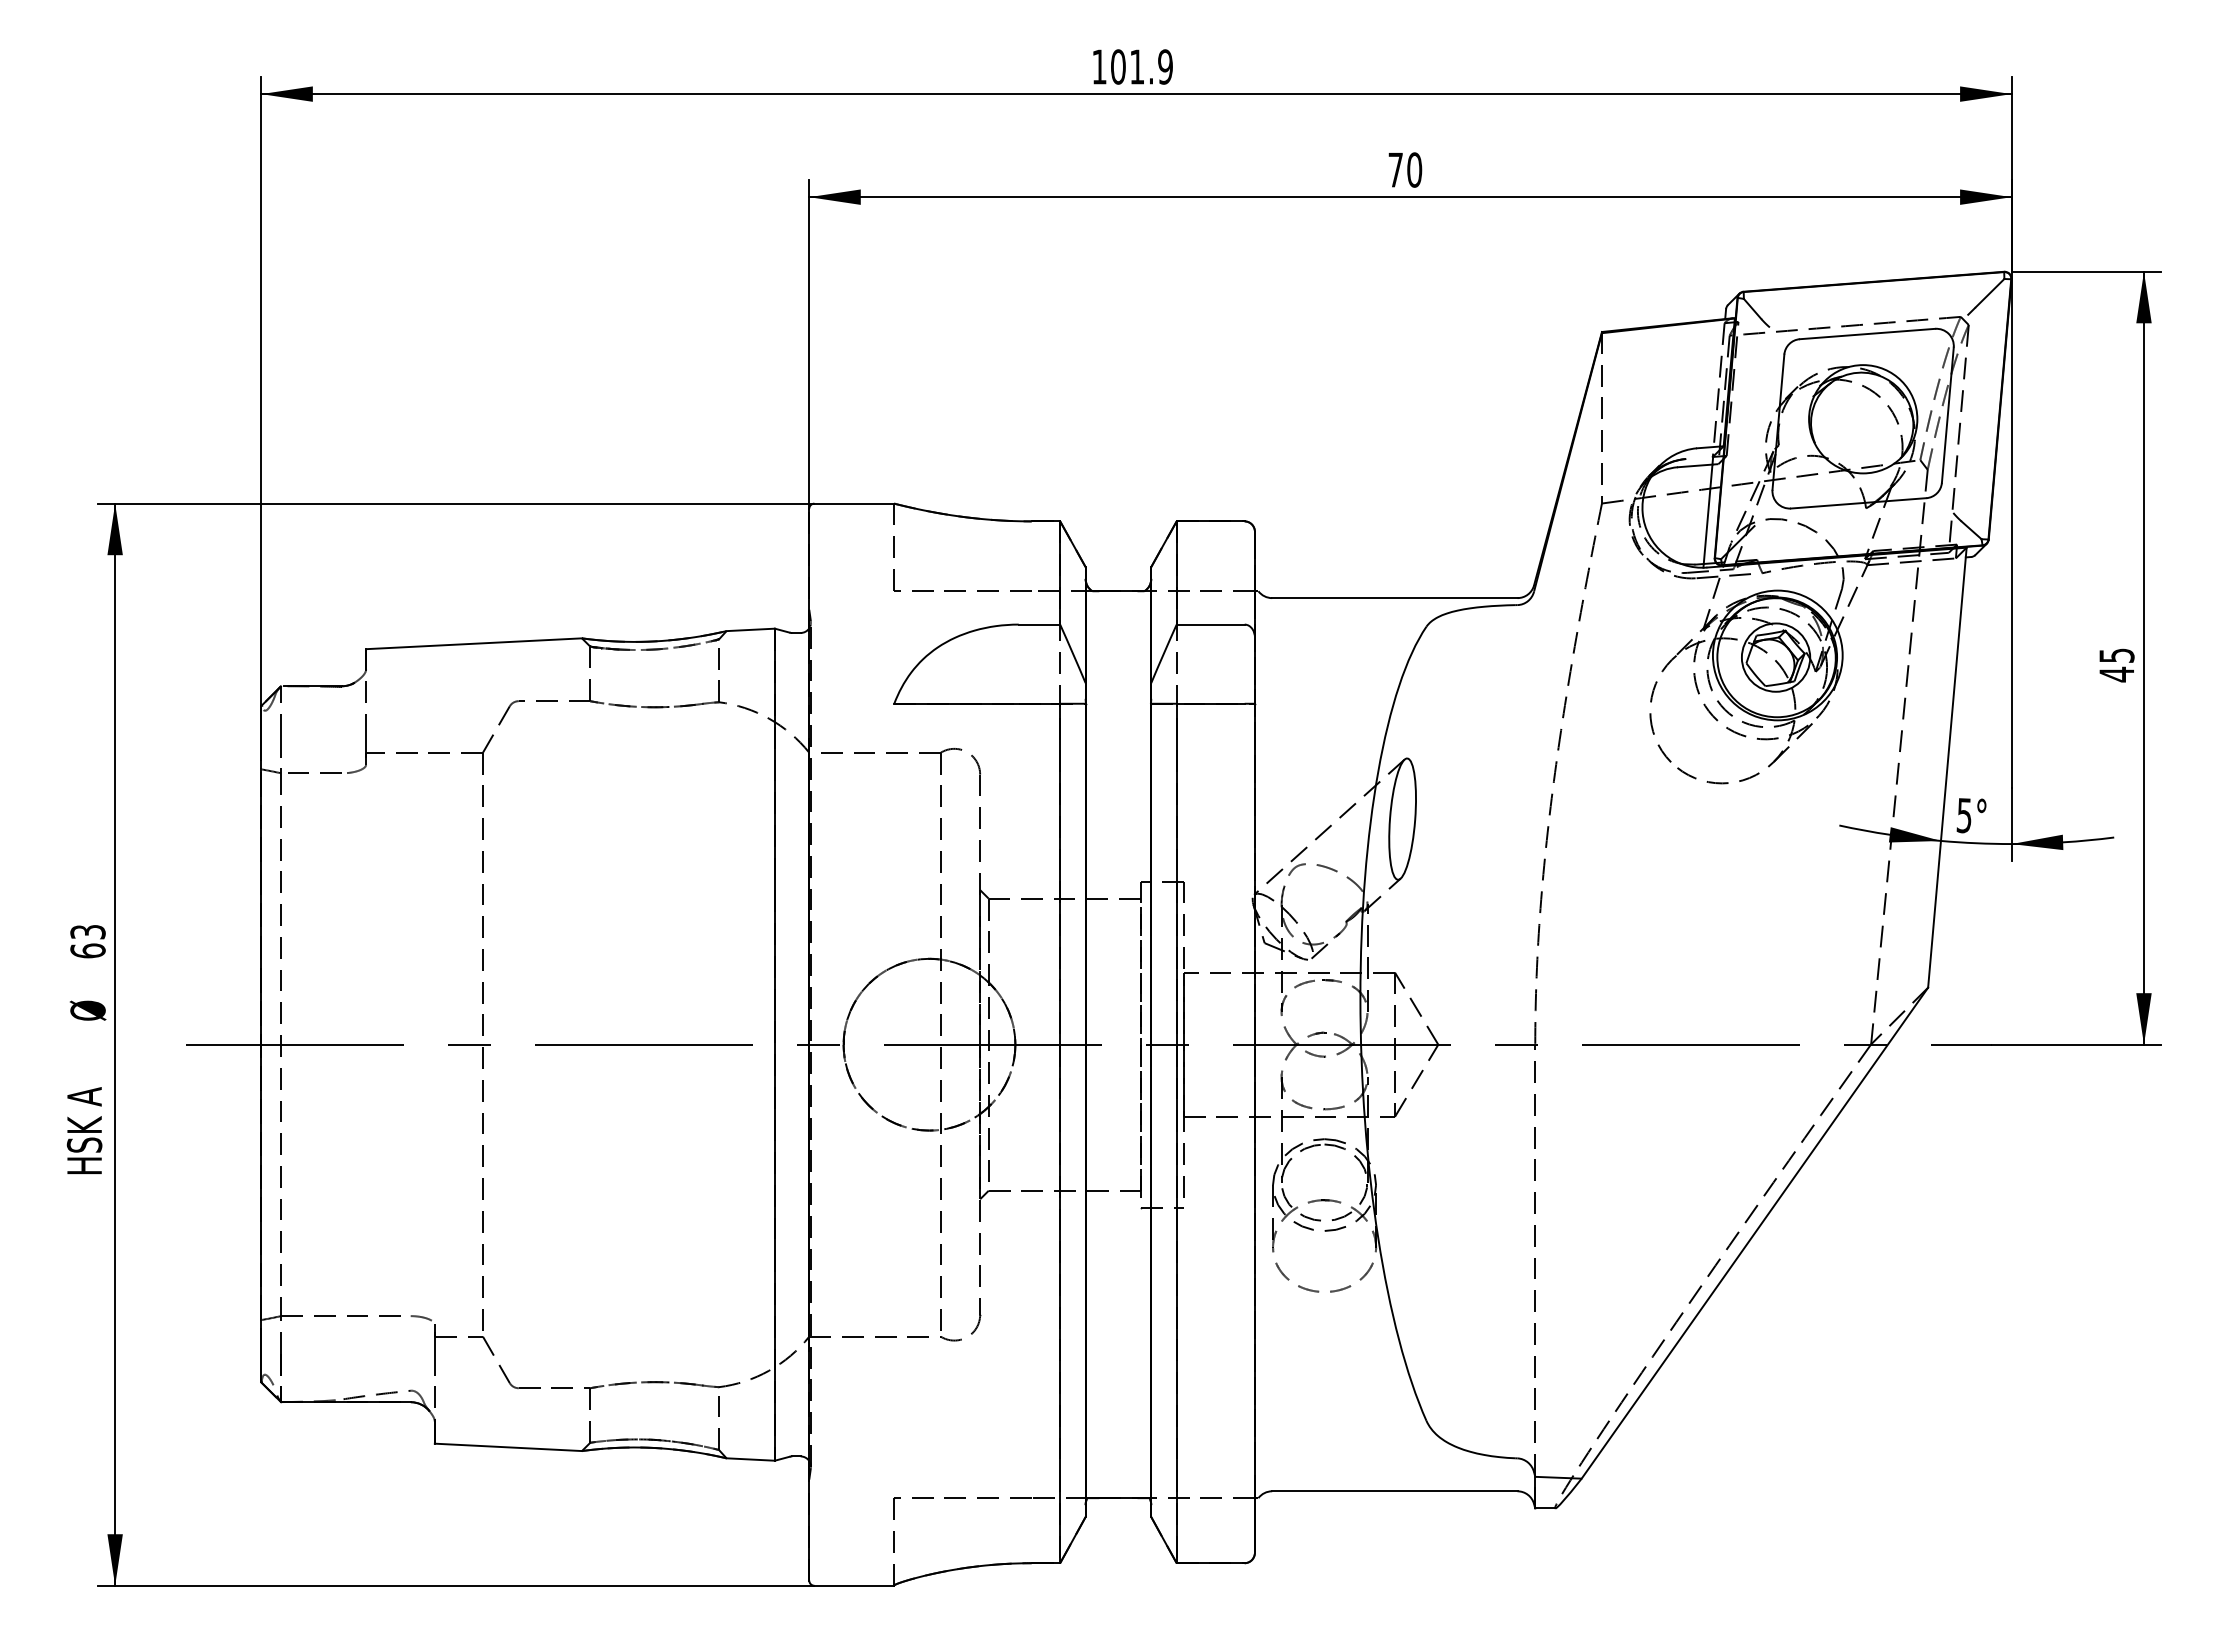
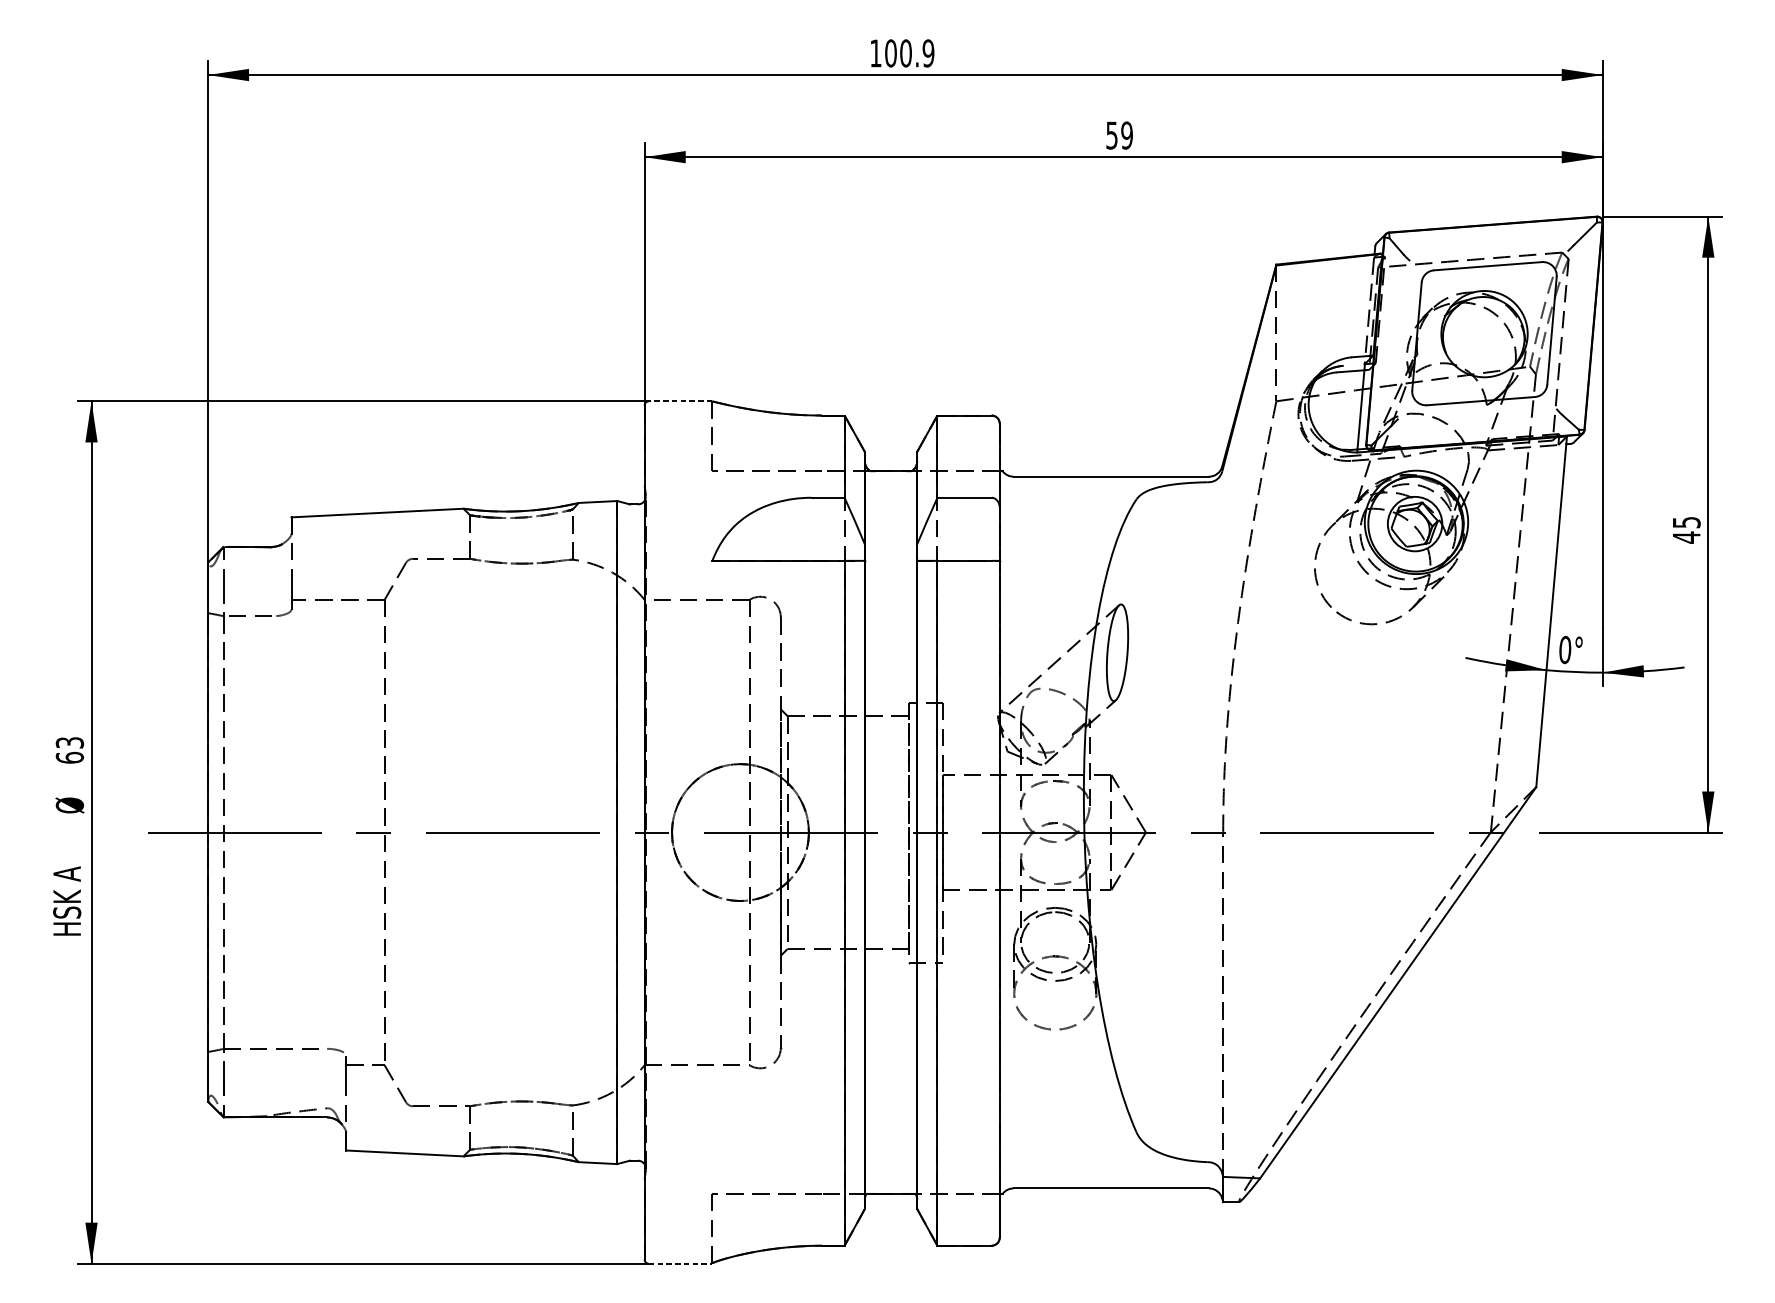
text: (1136, 66) -> (905, 53), 101.9 -> 100.9
text: (1405, 169) -> (1119, 135), 70 -> 59
line: (854, 503) -> (680, 401), solid -> dashed
text: (1963, 815) -> (1564, 649), 5° -> 0°
line: (854, 1585) -> (680, 1263), solid -> dashed

